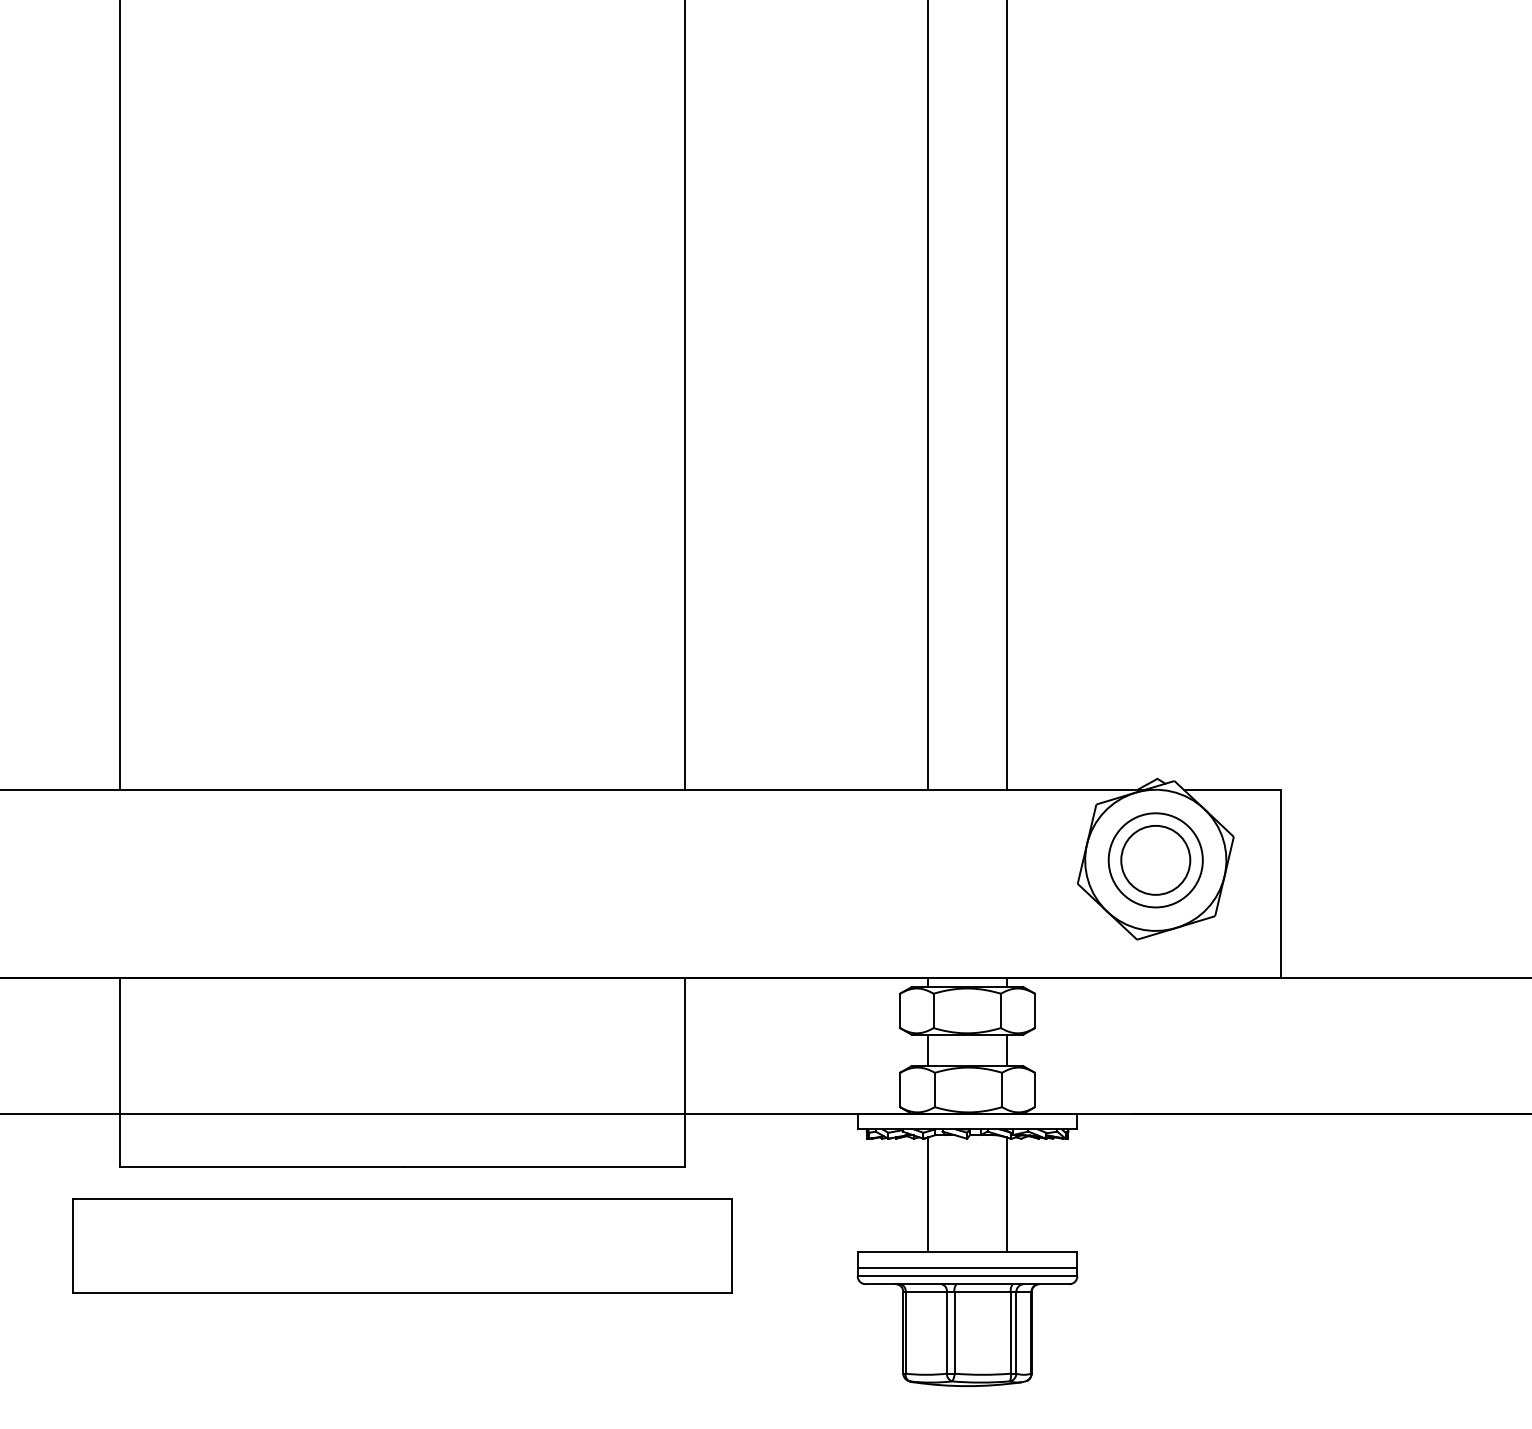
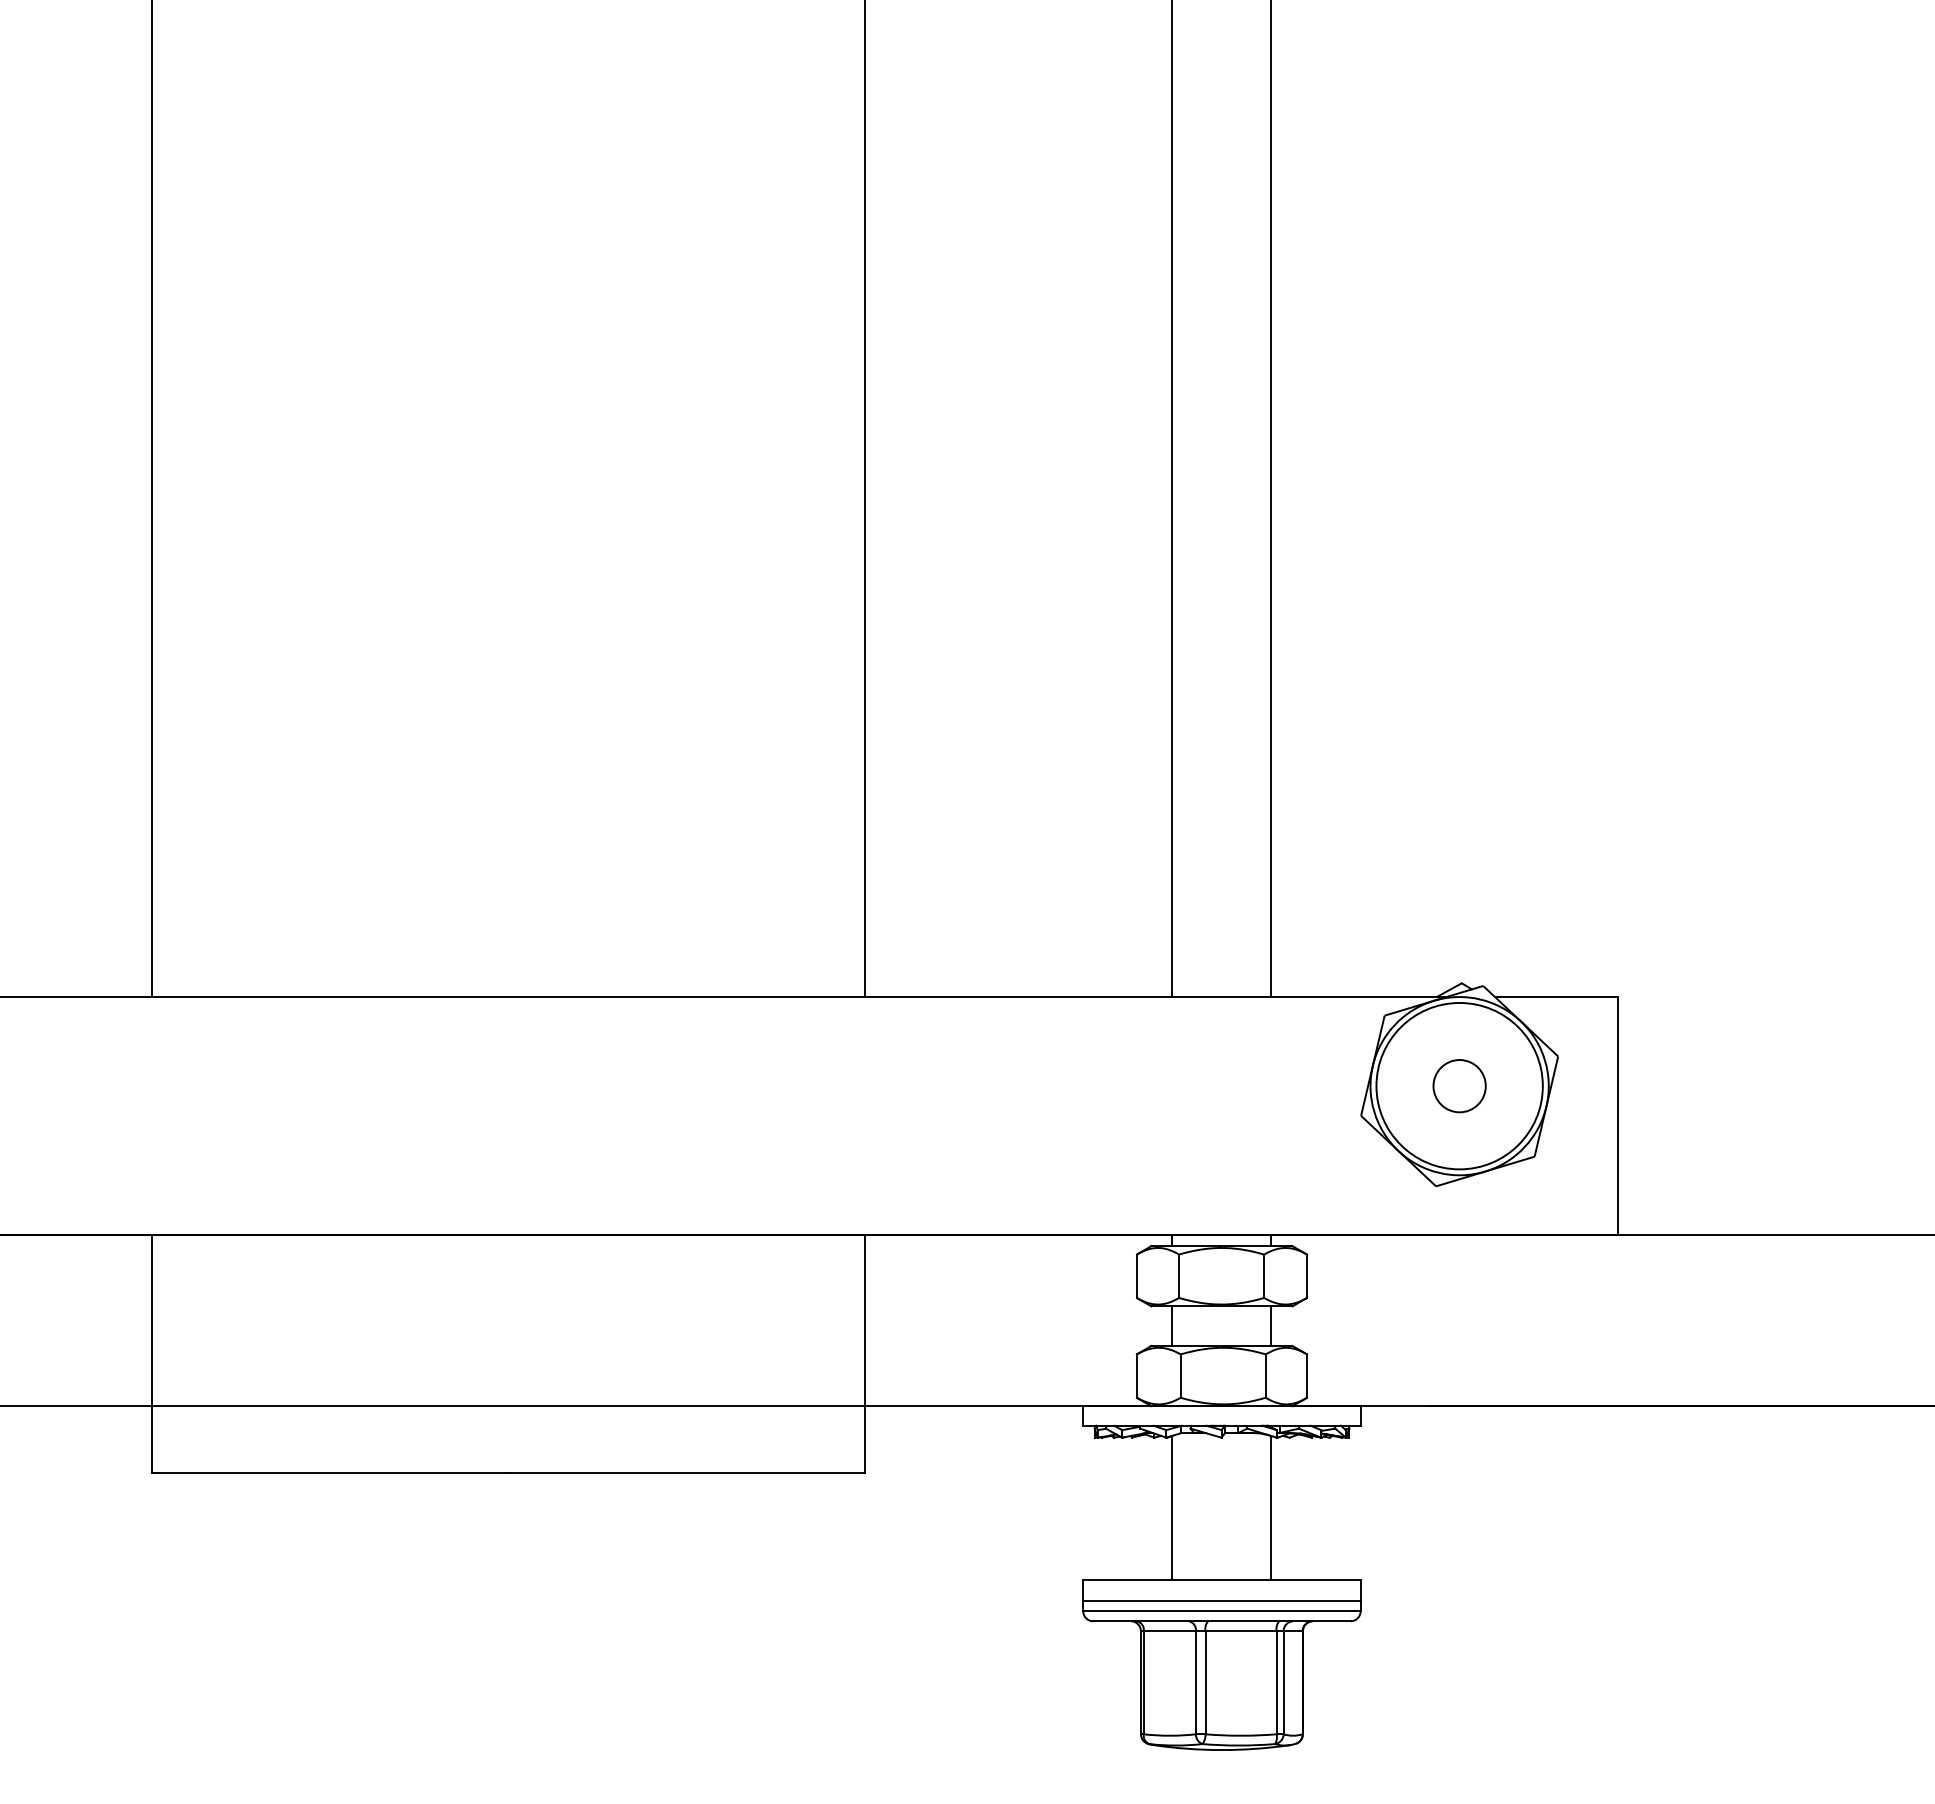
circle: (1155, 859) -> (1459, 1085), size x0.6
circle: (1155, 859) -> (1459, 1085), size x1.4
part: (402, 1246) -> (508, 1573), removed

